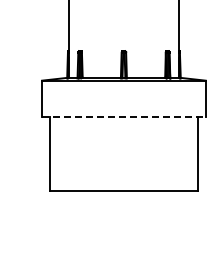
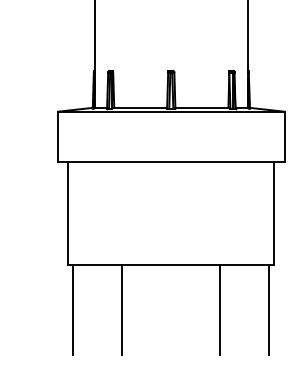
line: (123, 116) -> (170, 161), dashed -> solid
line: (53, 223) -> (73, 309), added
line: (88, 223) -> (122, 309), added
line: (159, 223) -> (220, 309), added
line: (194, 223) -> (269, 309), added

